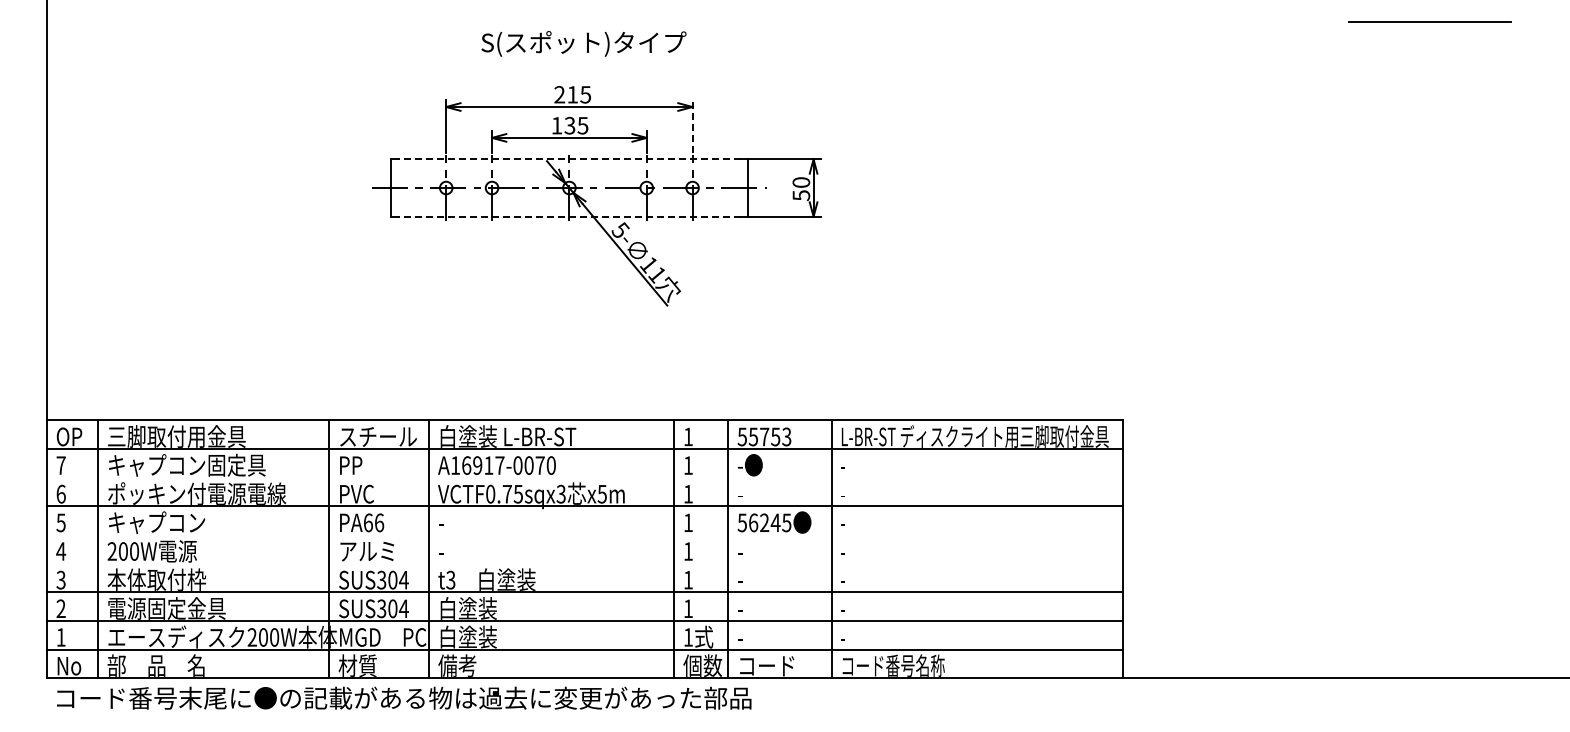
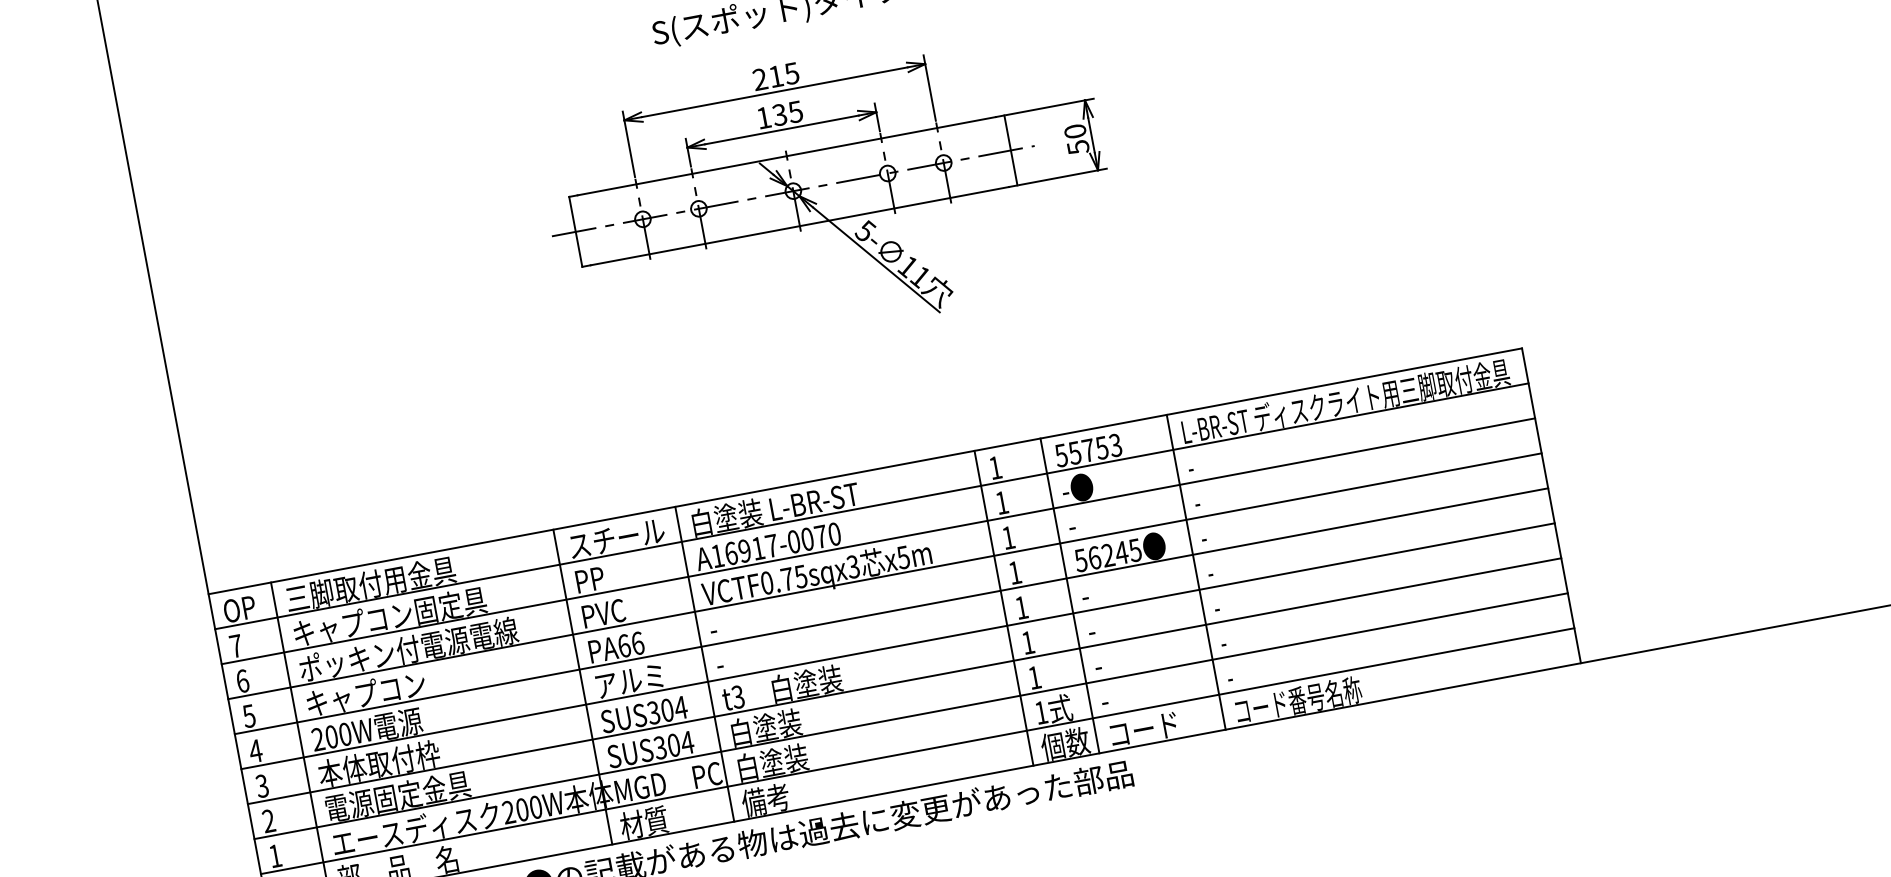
line: (692, 126) -> (929, 87), dashed -> solid
line: (568, 159) -> (785, 156), dashed -> solid
line: (568, 216) -> (798, 226), dashed -> solid
line: (584, 477) -> (877, 541), added
line: (584, 534) -> (890, 610), added
line: (584, 563) -> (897, 646), added

